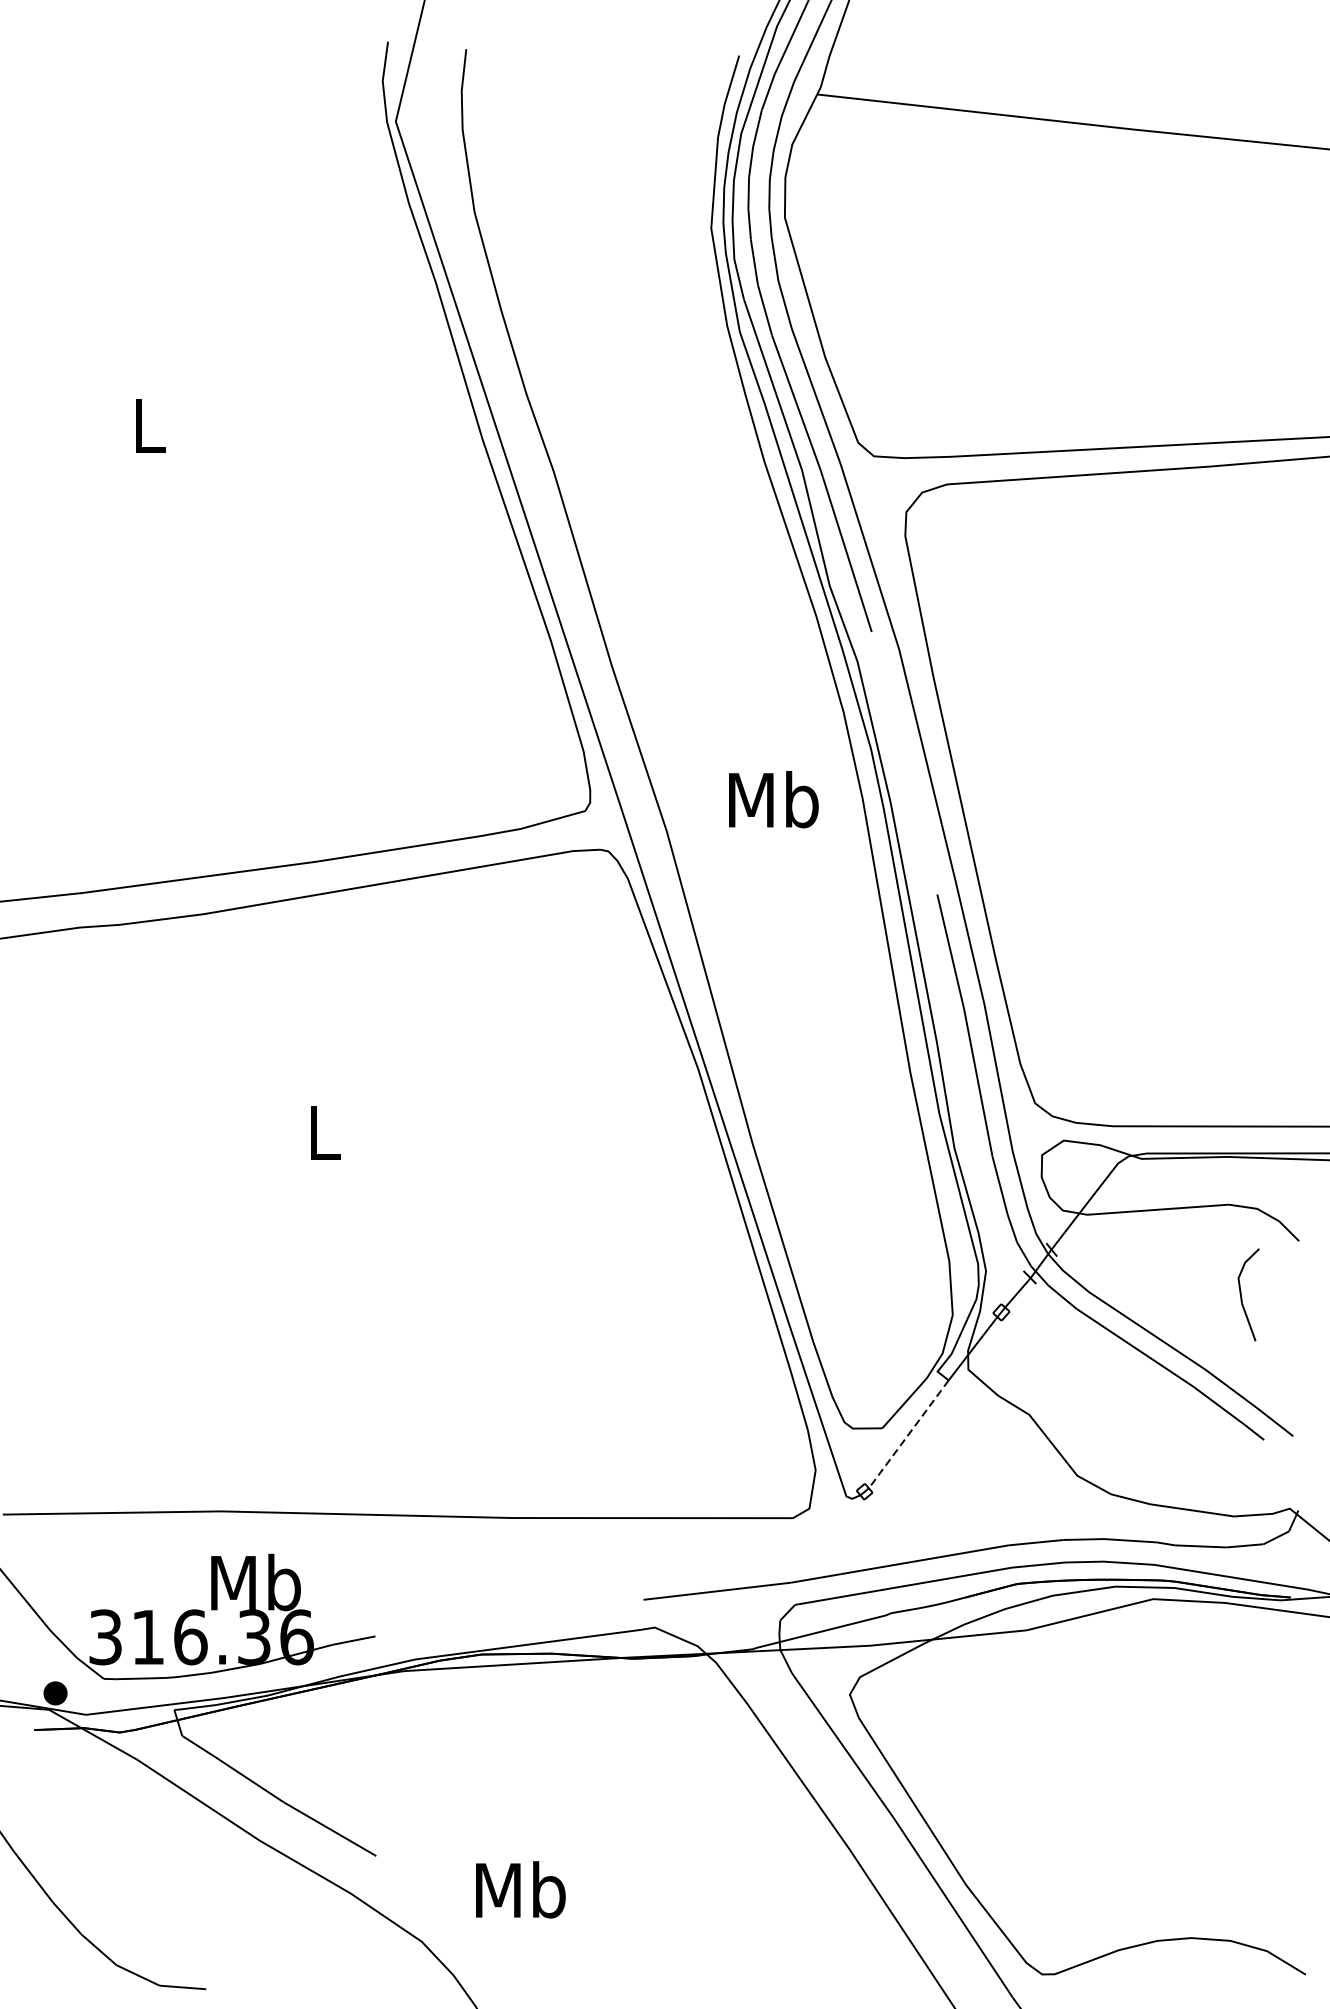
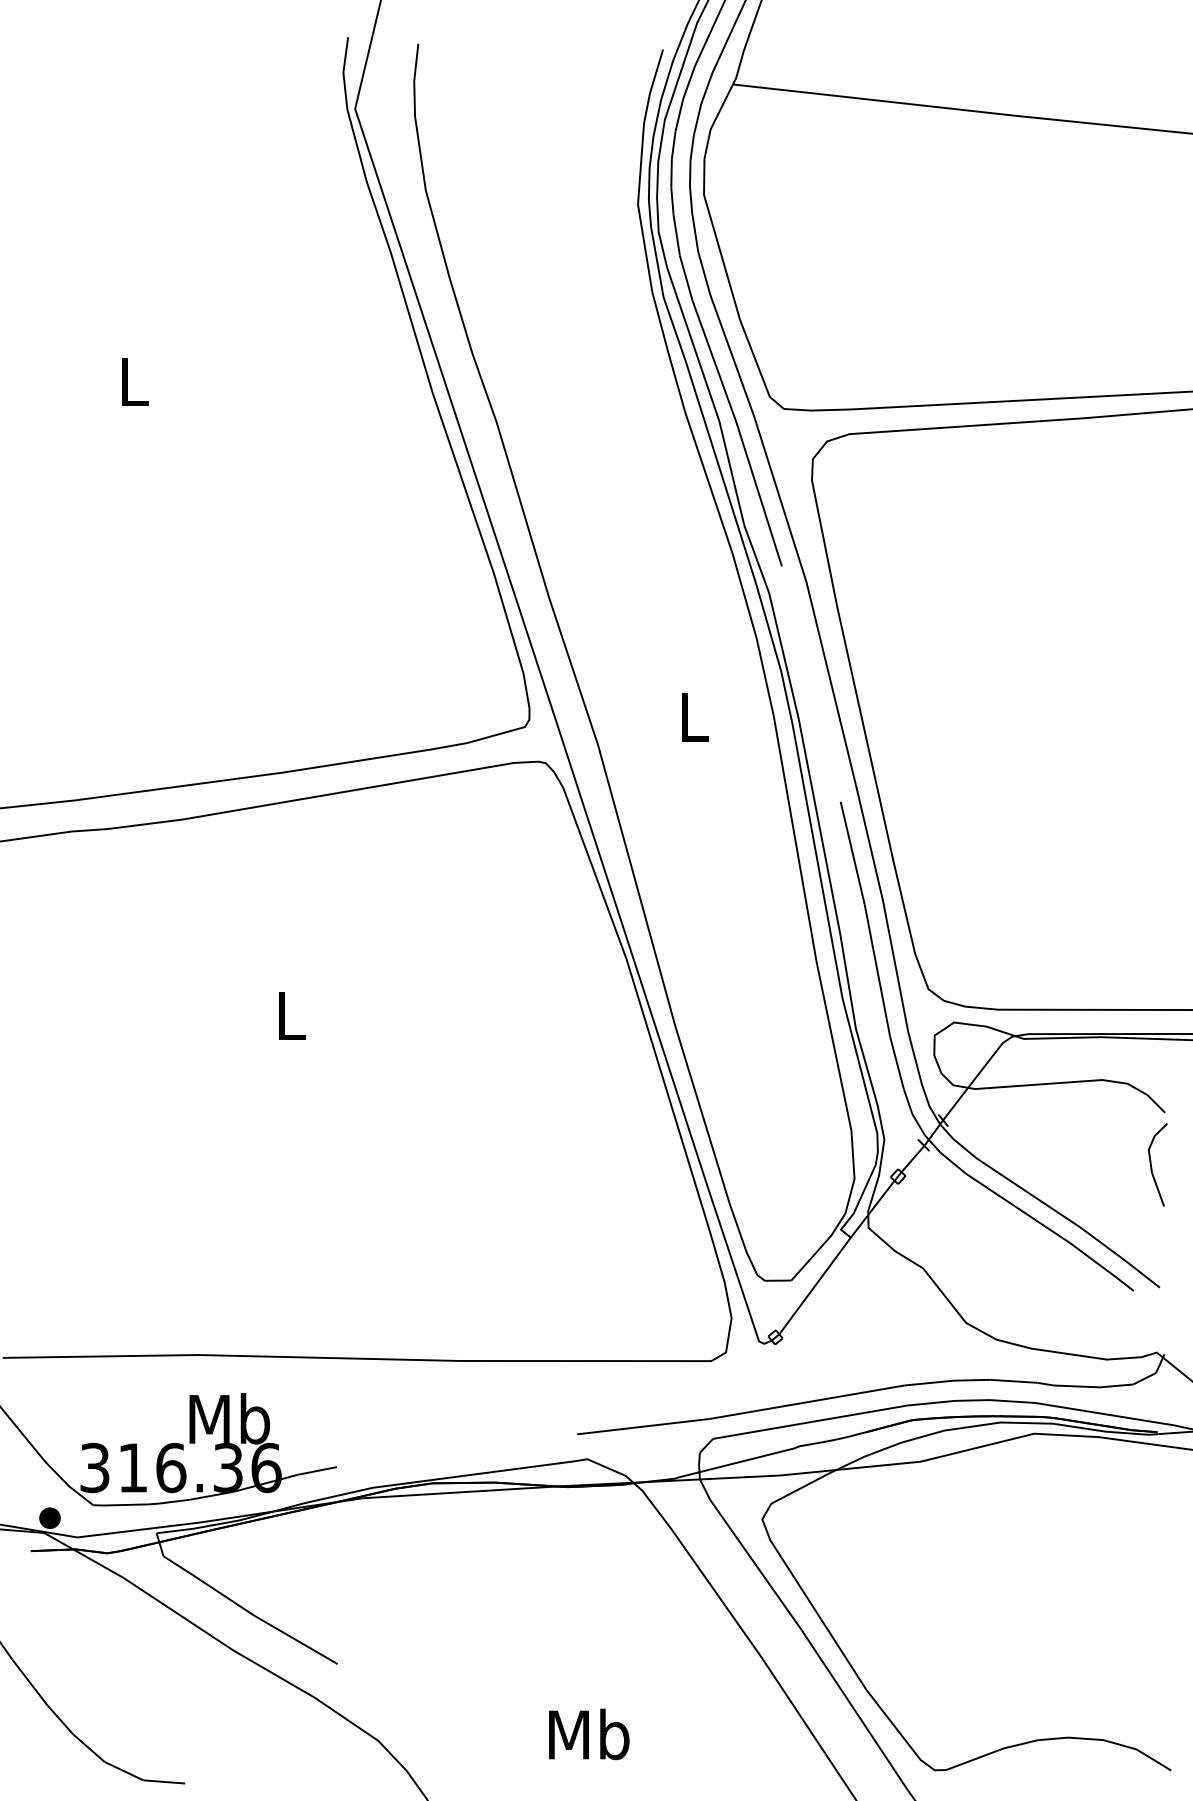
text: (773, 799) -> (693, 716), Mb -> L
part: (1248, 1294) -> (1157, 1164), moved
line: (908, 1434) -> (814, 1286), dashed -> solid
text: (521, 1889) -> (589, 1734), moved

